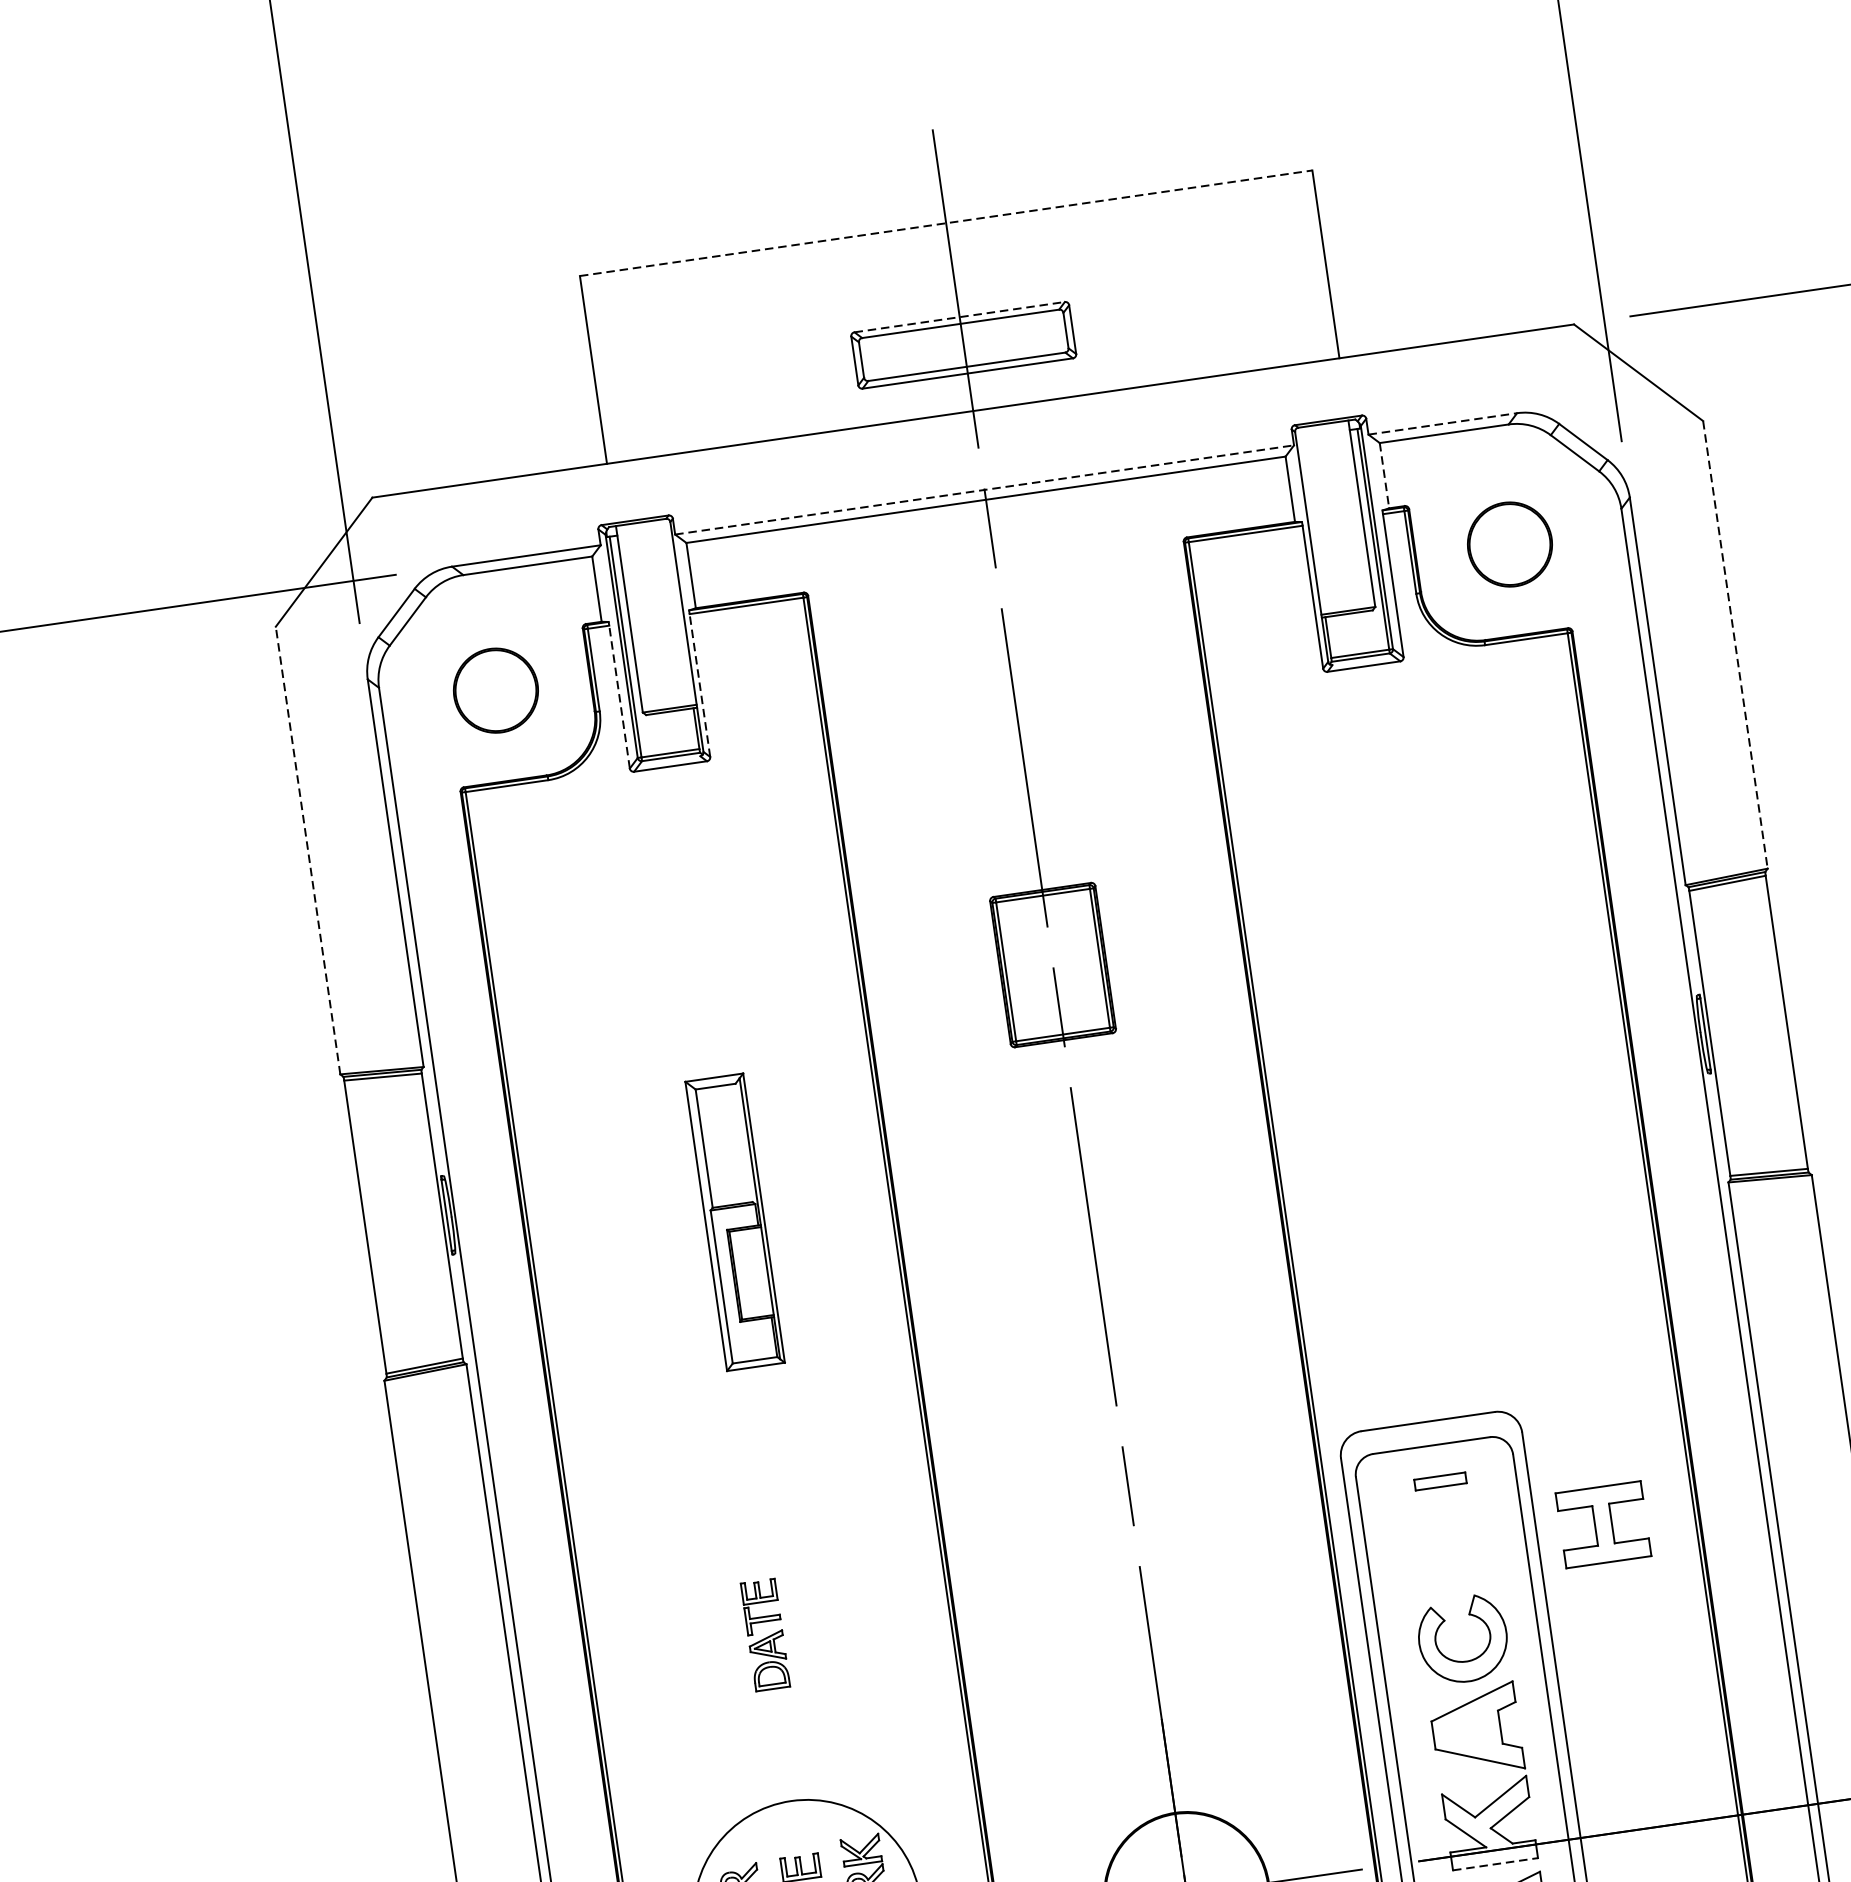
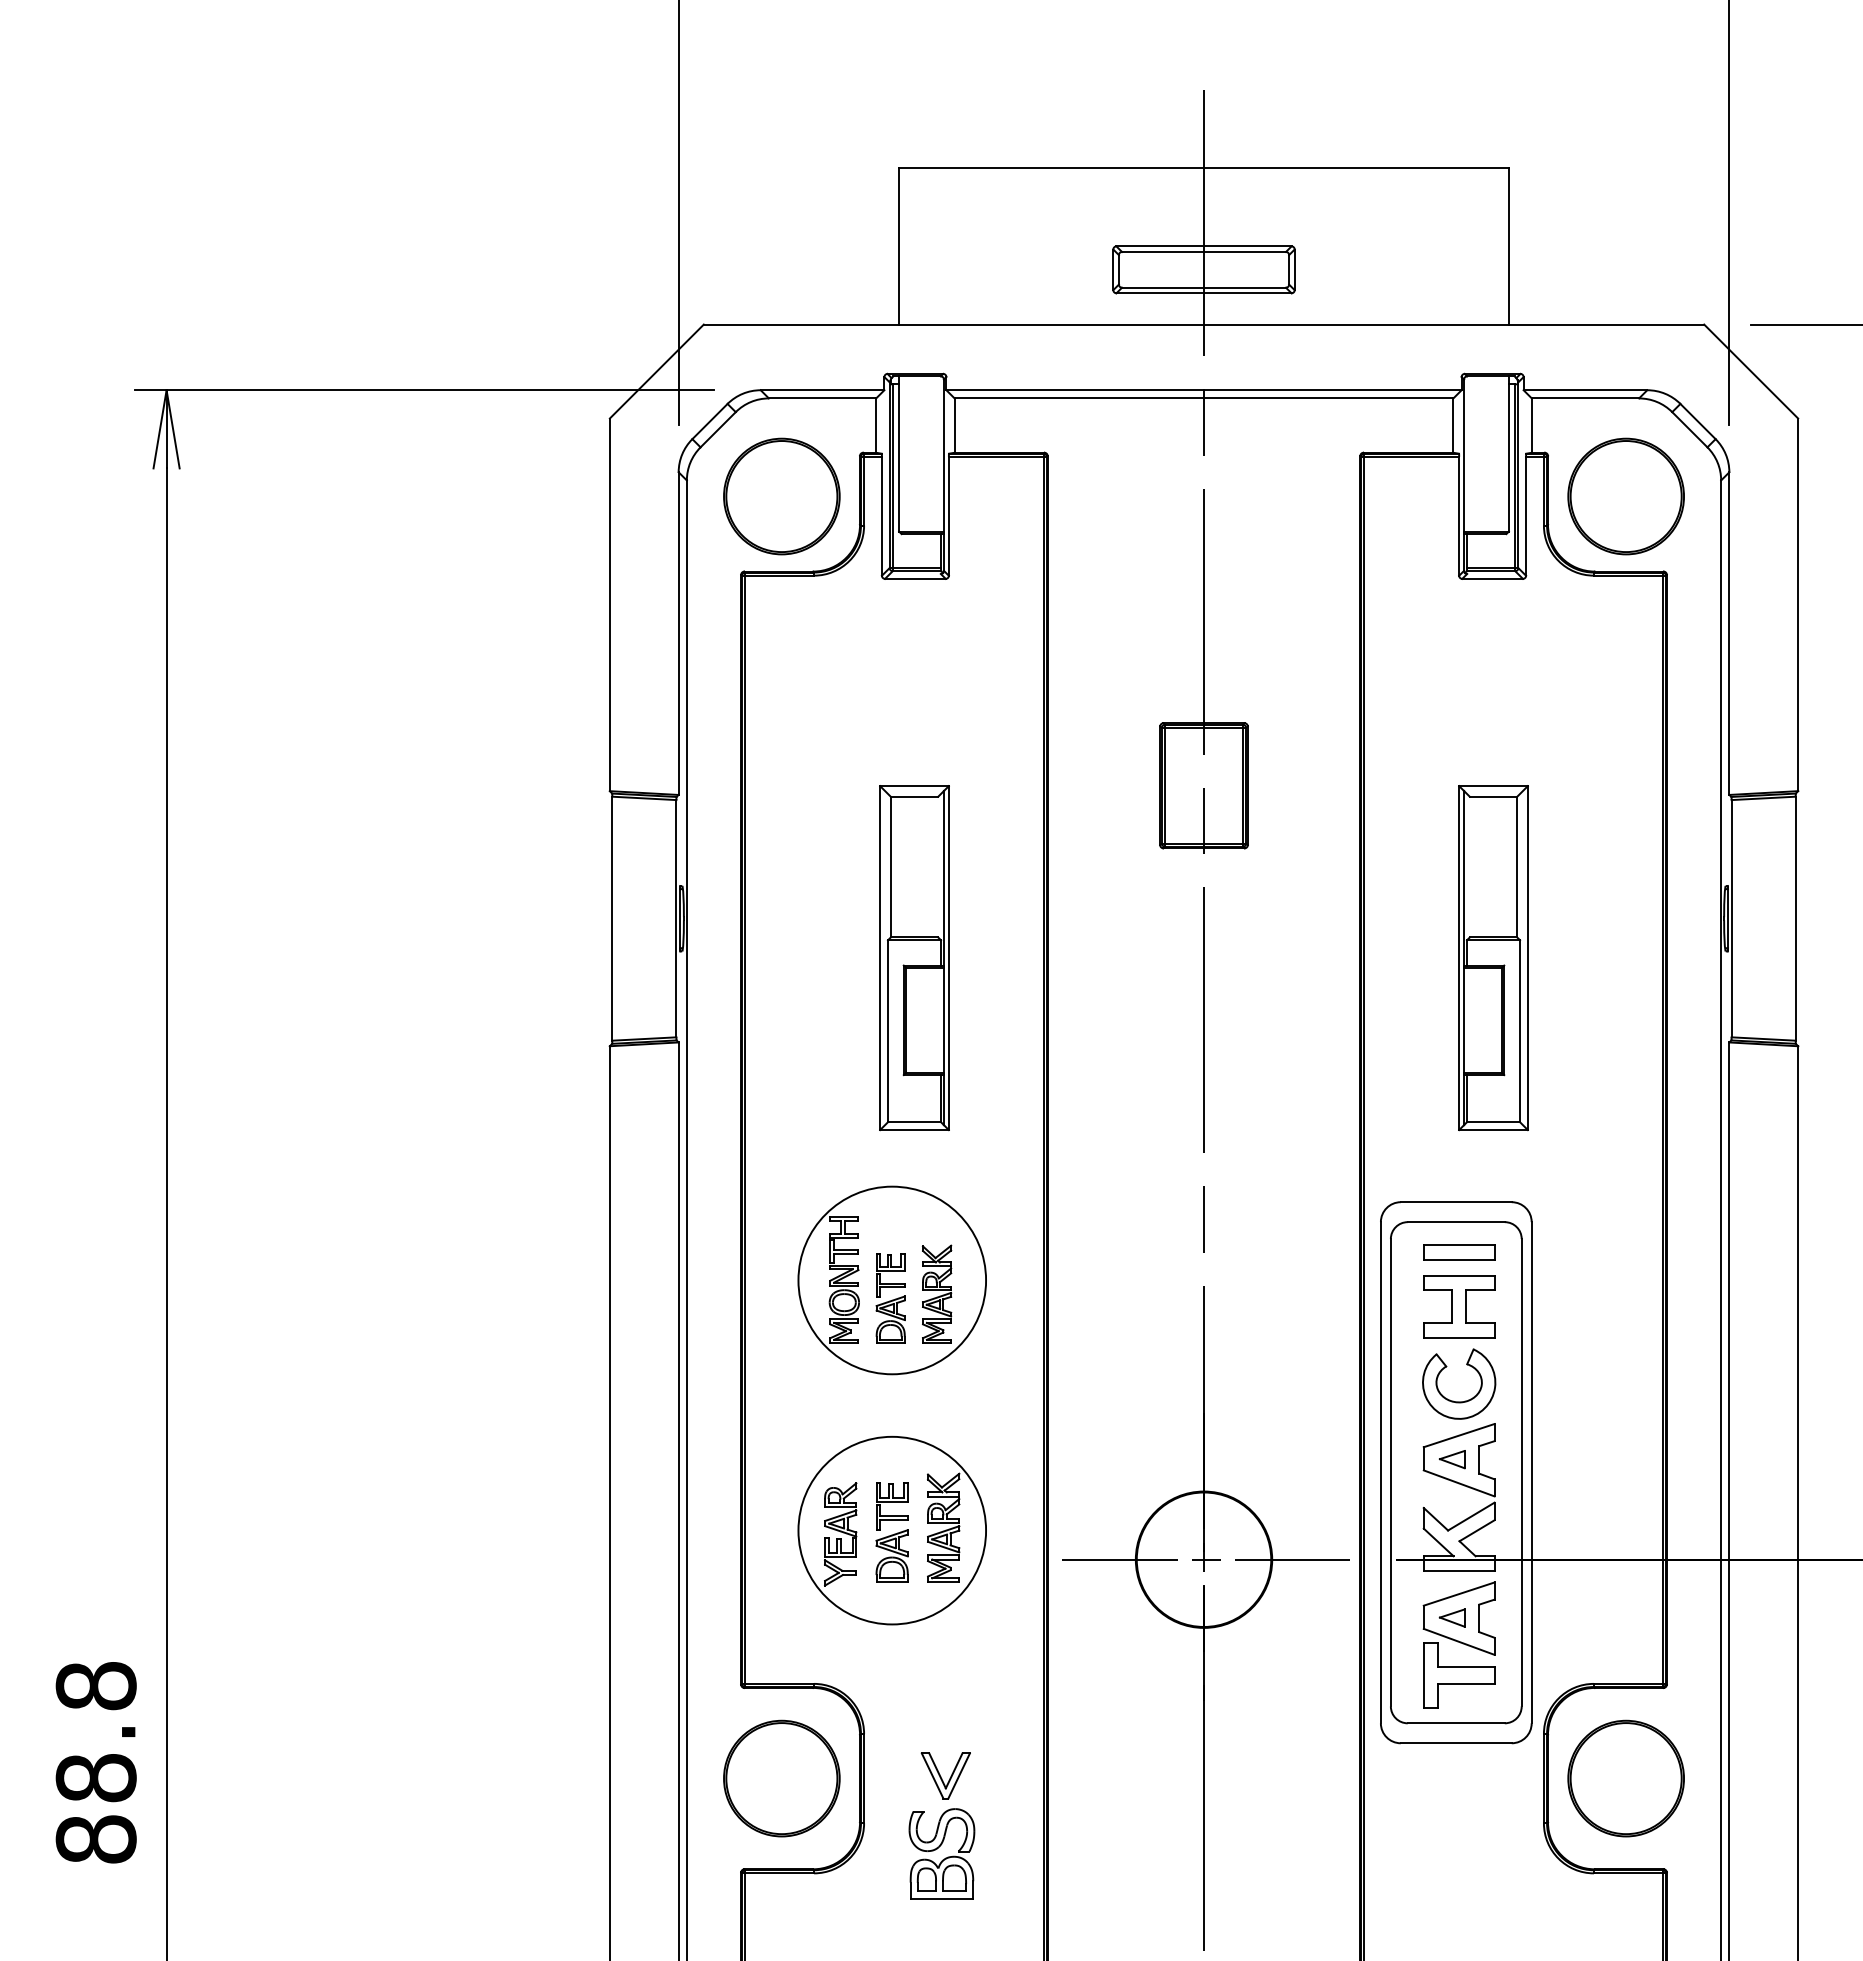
line: (946, 223) -> (1204, 168), dashed -> solid
line: (960, 317) -> (1204, 246), dashed -> solid
line: (1442, 424) -> (1585, 390), dashed -> solid
line: (1384, 476) -> (1531, 426), dashed -> solid
line: (985, 490) -> (1204, 390), dashed -> solid
part: (1509, 544) -> (1625, 496), size x1.67
line: (1735, 645) -> (1798, 605), dashed -> solid
line: (699, 684) -> (948, 515), dashed -> solid
part: (495, 690) -> (781, 496), size x1.67
line: (618, 696) -> (881, 515), dashed -> solid
line: (307, 850) -> (609, 604), dashed -> solid
part: (1430, 1122) -> (1493, 958), added
part: (735, 1222) -> (914, 958), size x1.43
part: (1440, 1481) -> (1459, 1252), size x1.67
part: (1603, 1524) -> (1459, 1306), moved
part: (763, 1613) -> (891, 1280), added
part: (1466, 1731) -> (1451, 1459), added
line: (1495, 1864) -> (1459, 1571), dashed -> solid

